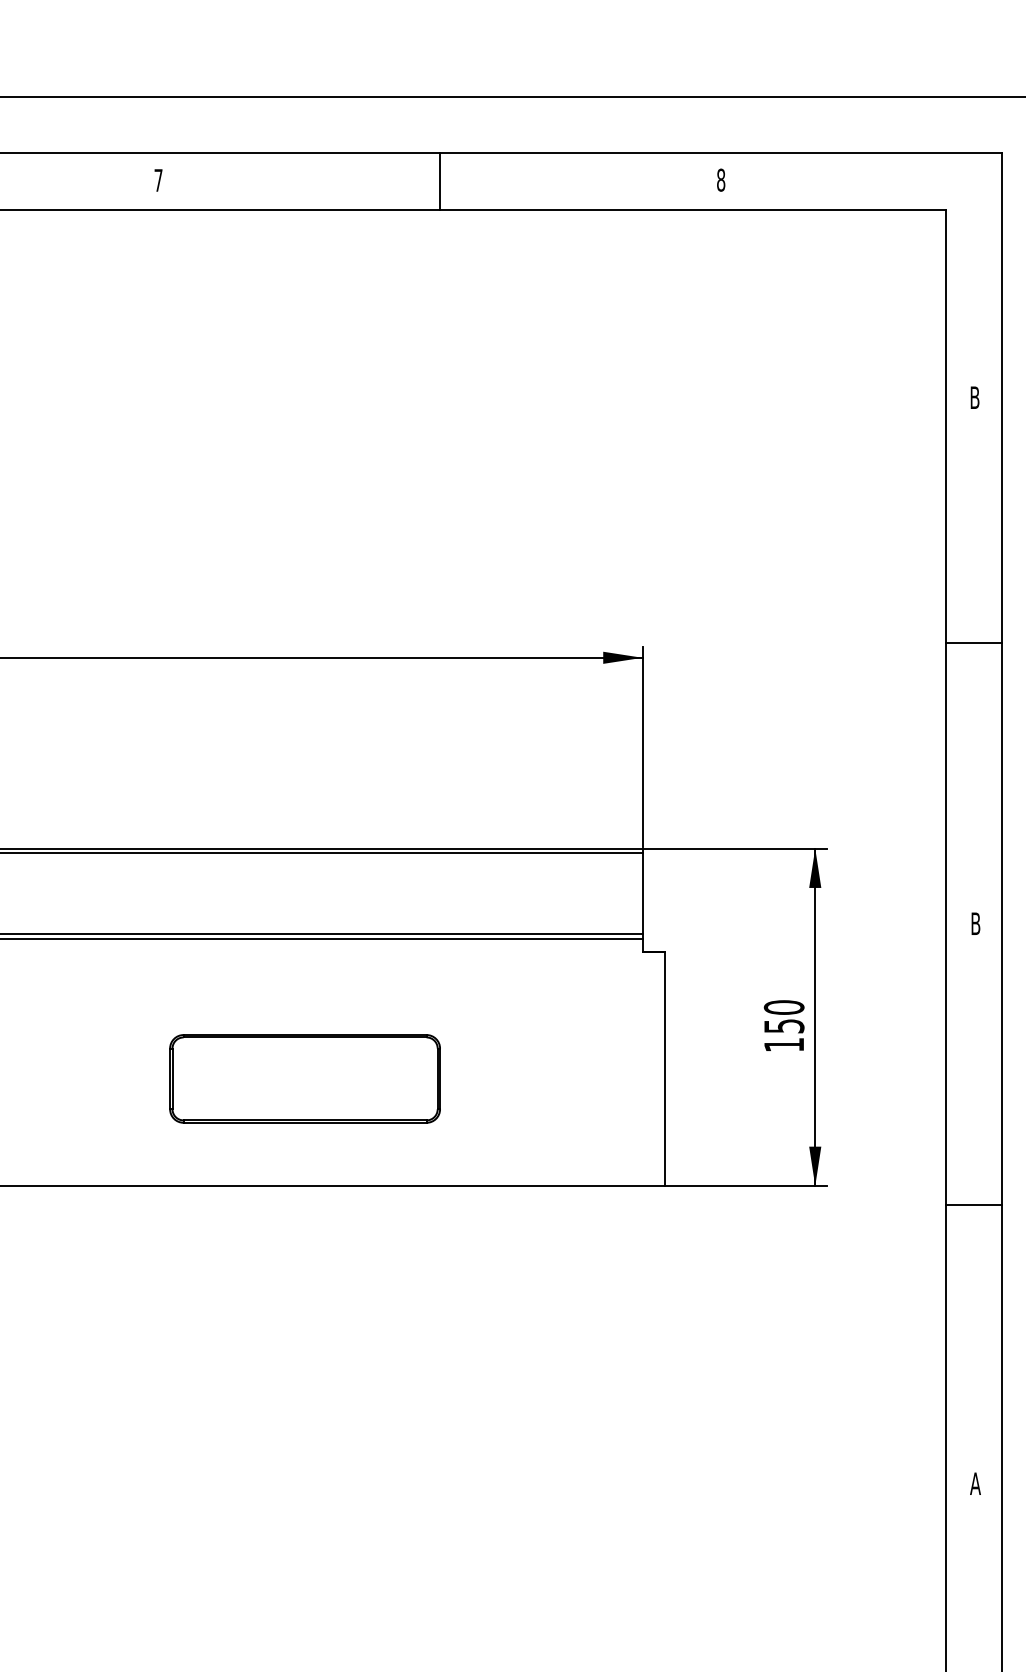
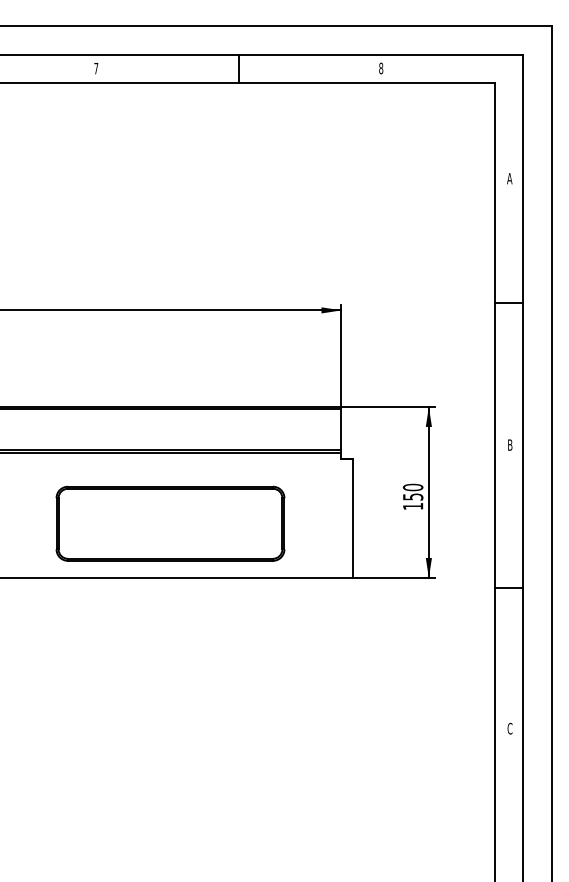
text: (974, 397) -> (509, 178), B -> A
part: (305, 1078) -> (170, 523), size x1.67
text: (974, 1483) -> (509, 728), A -> C

